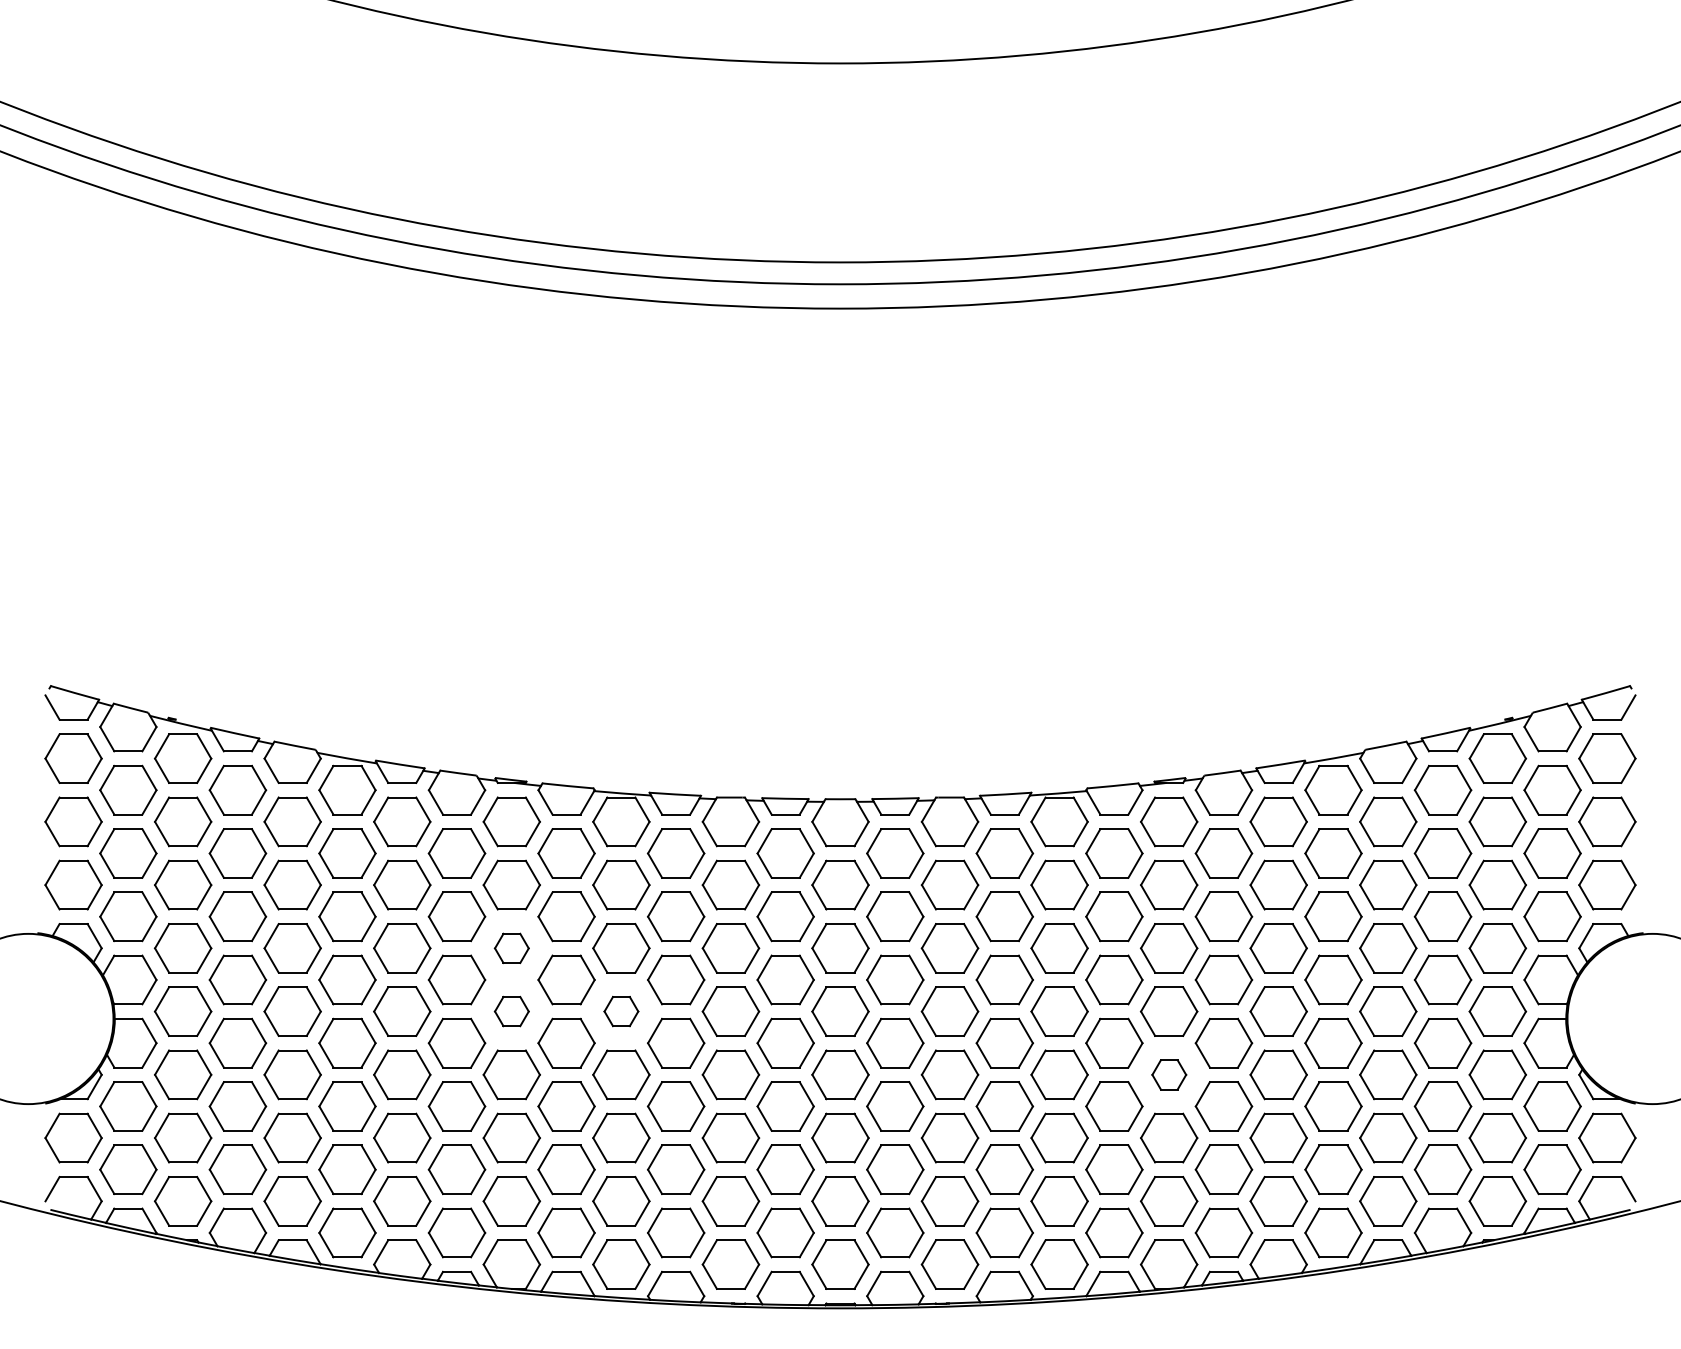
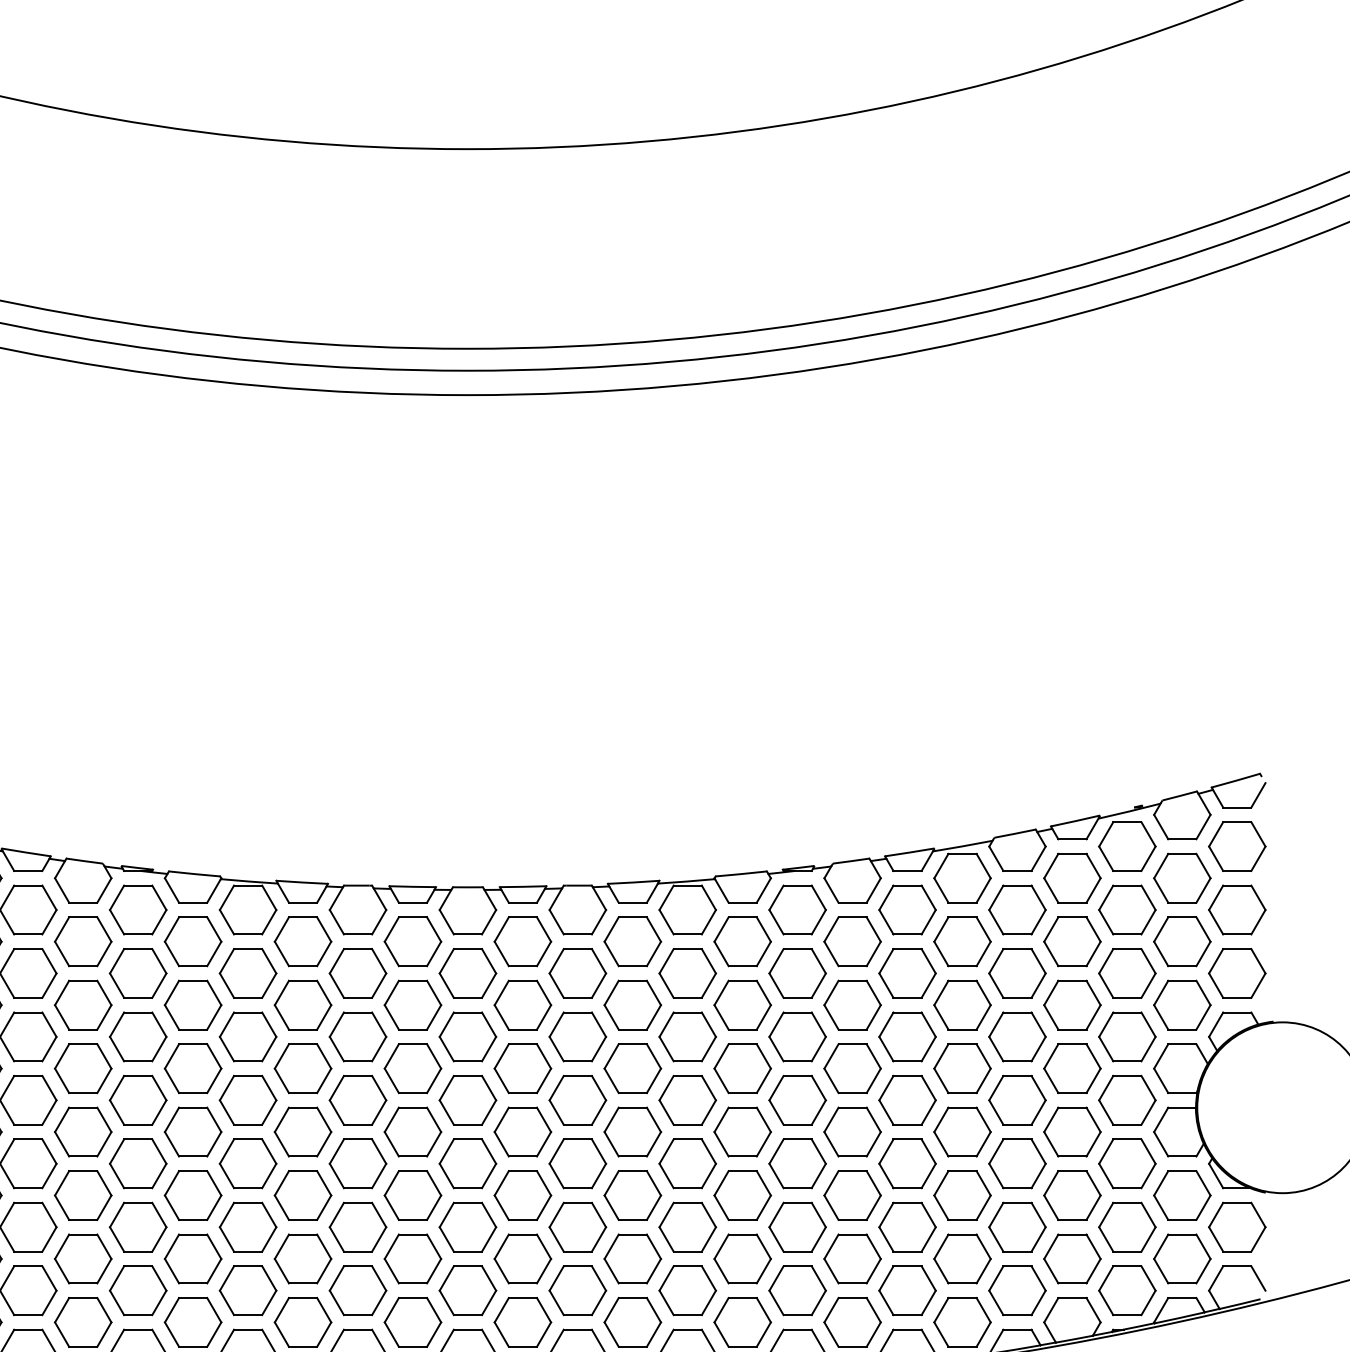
part: (511, 948) -> (137, 1037), size x1.67
part: (511, 1011) -> (137, 1100), size x1.67
part: (621, 1011) -> (248, 1100), size x1.67
part: (1169, 1074) -> (797, 1163), size x1.67

